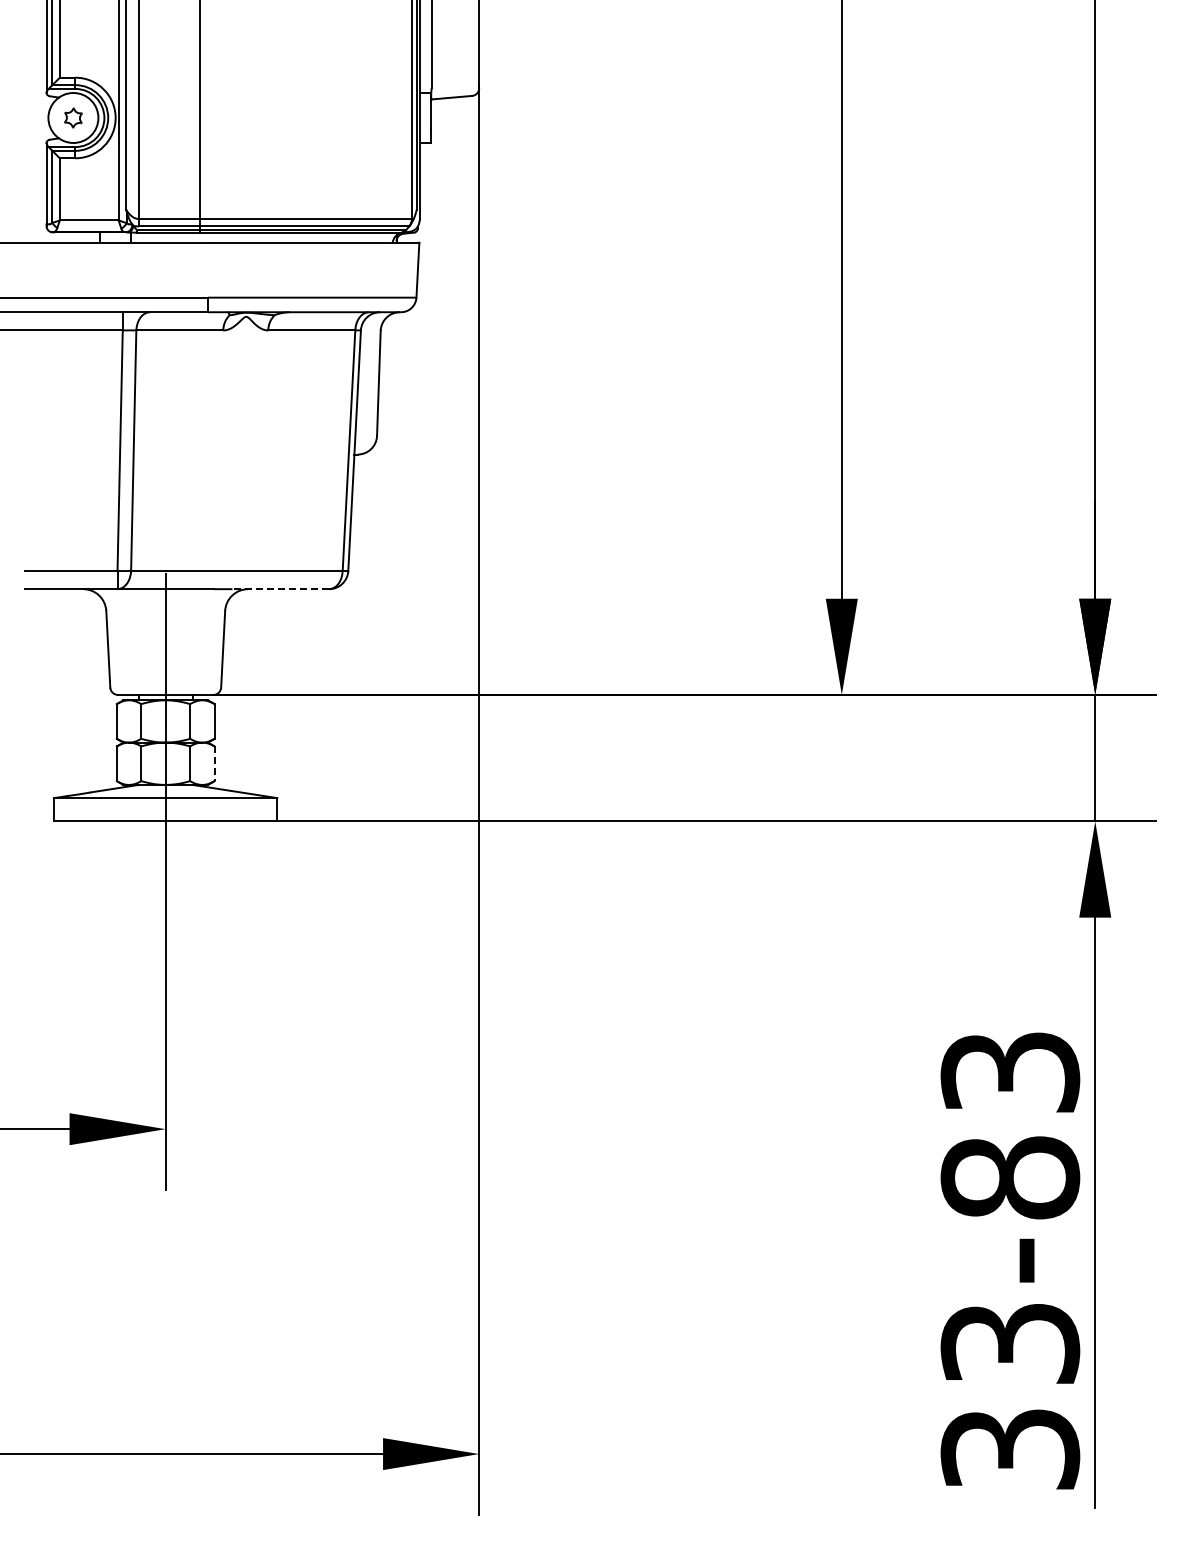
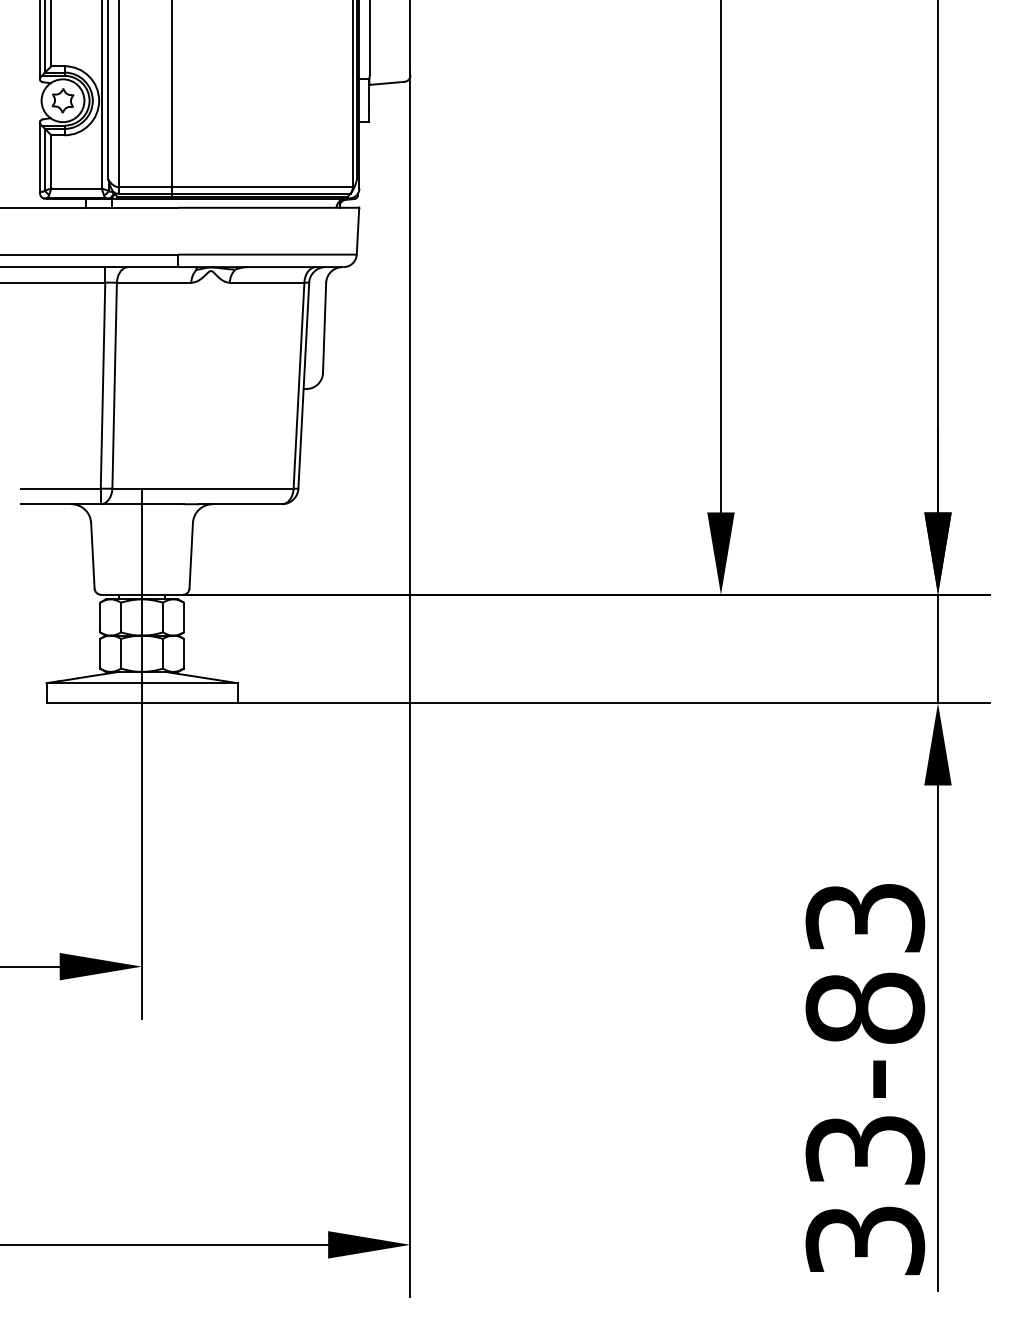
part: (73, 117) -> (63, 100), size x1.43
line: (280, 589) -> (240, 504), dashed -> solid
line: (214, 764) -> (183, 654), dashed -> solid

